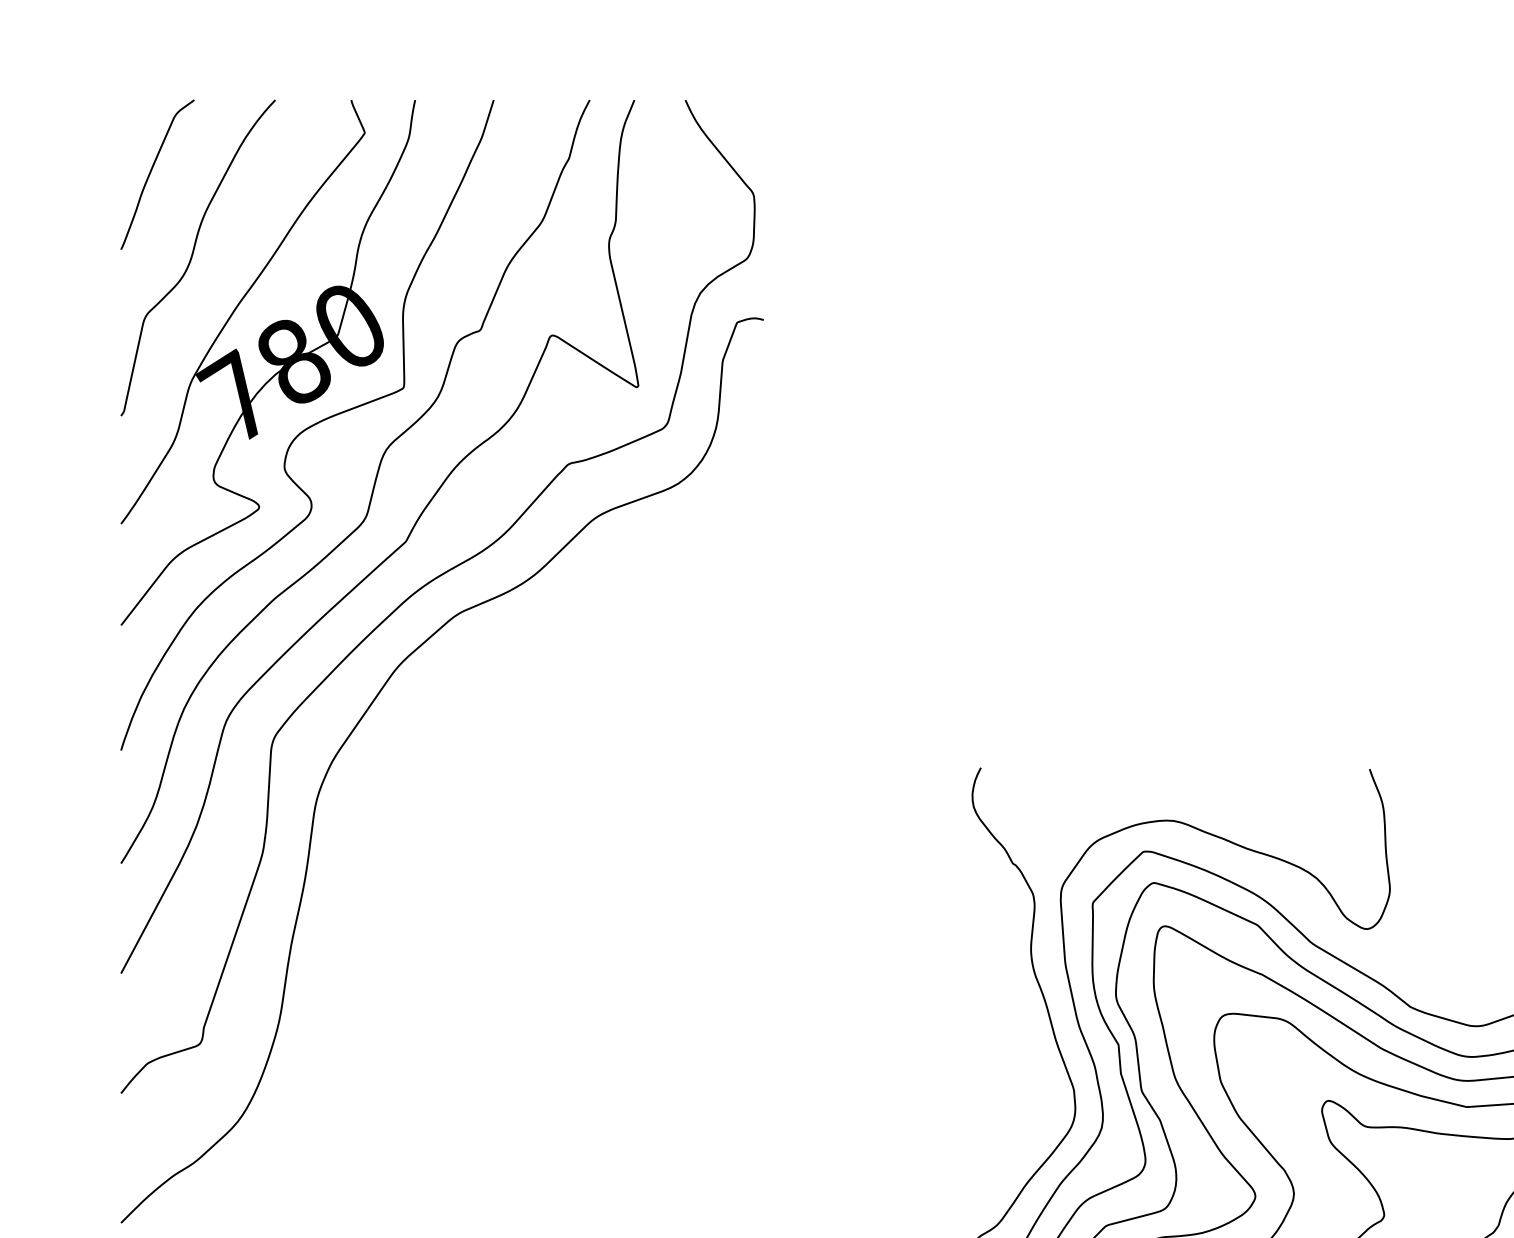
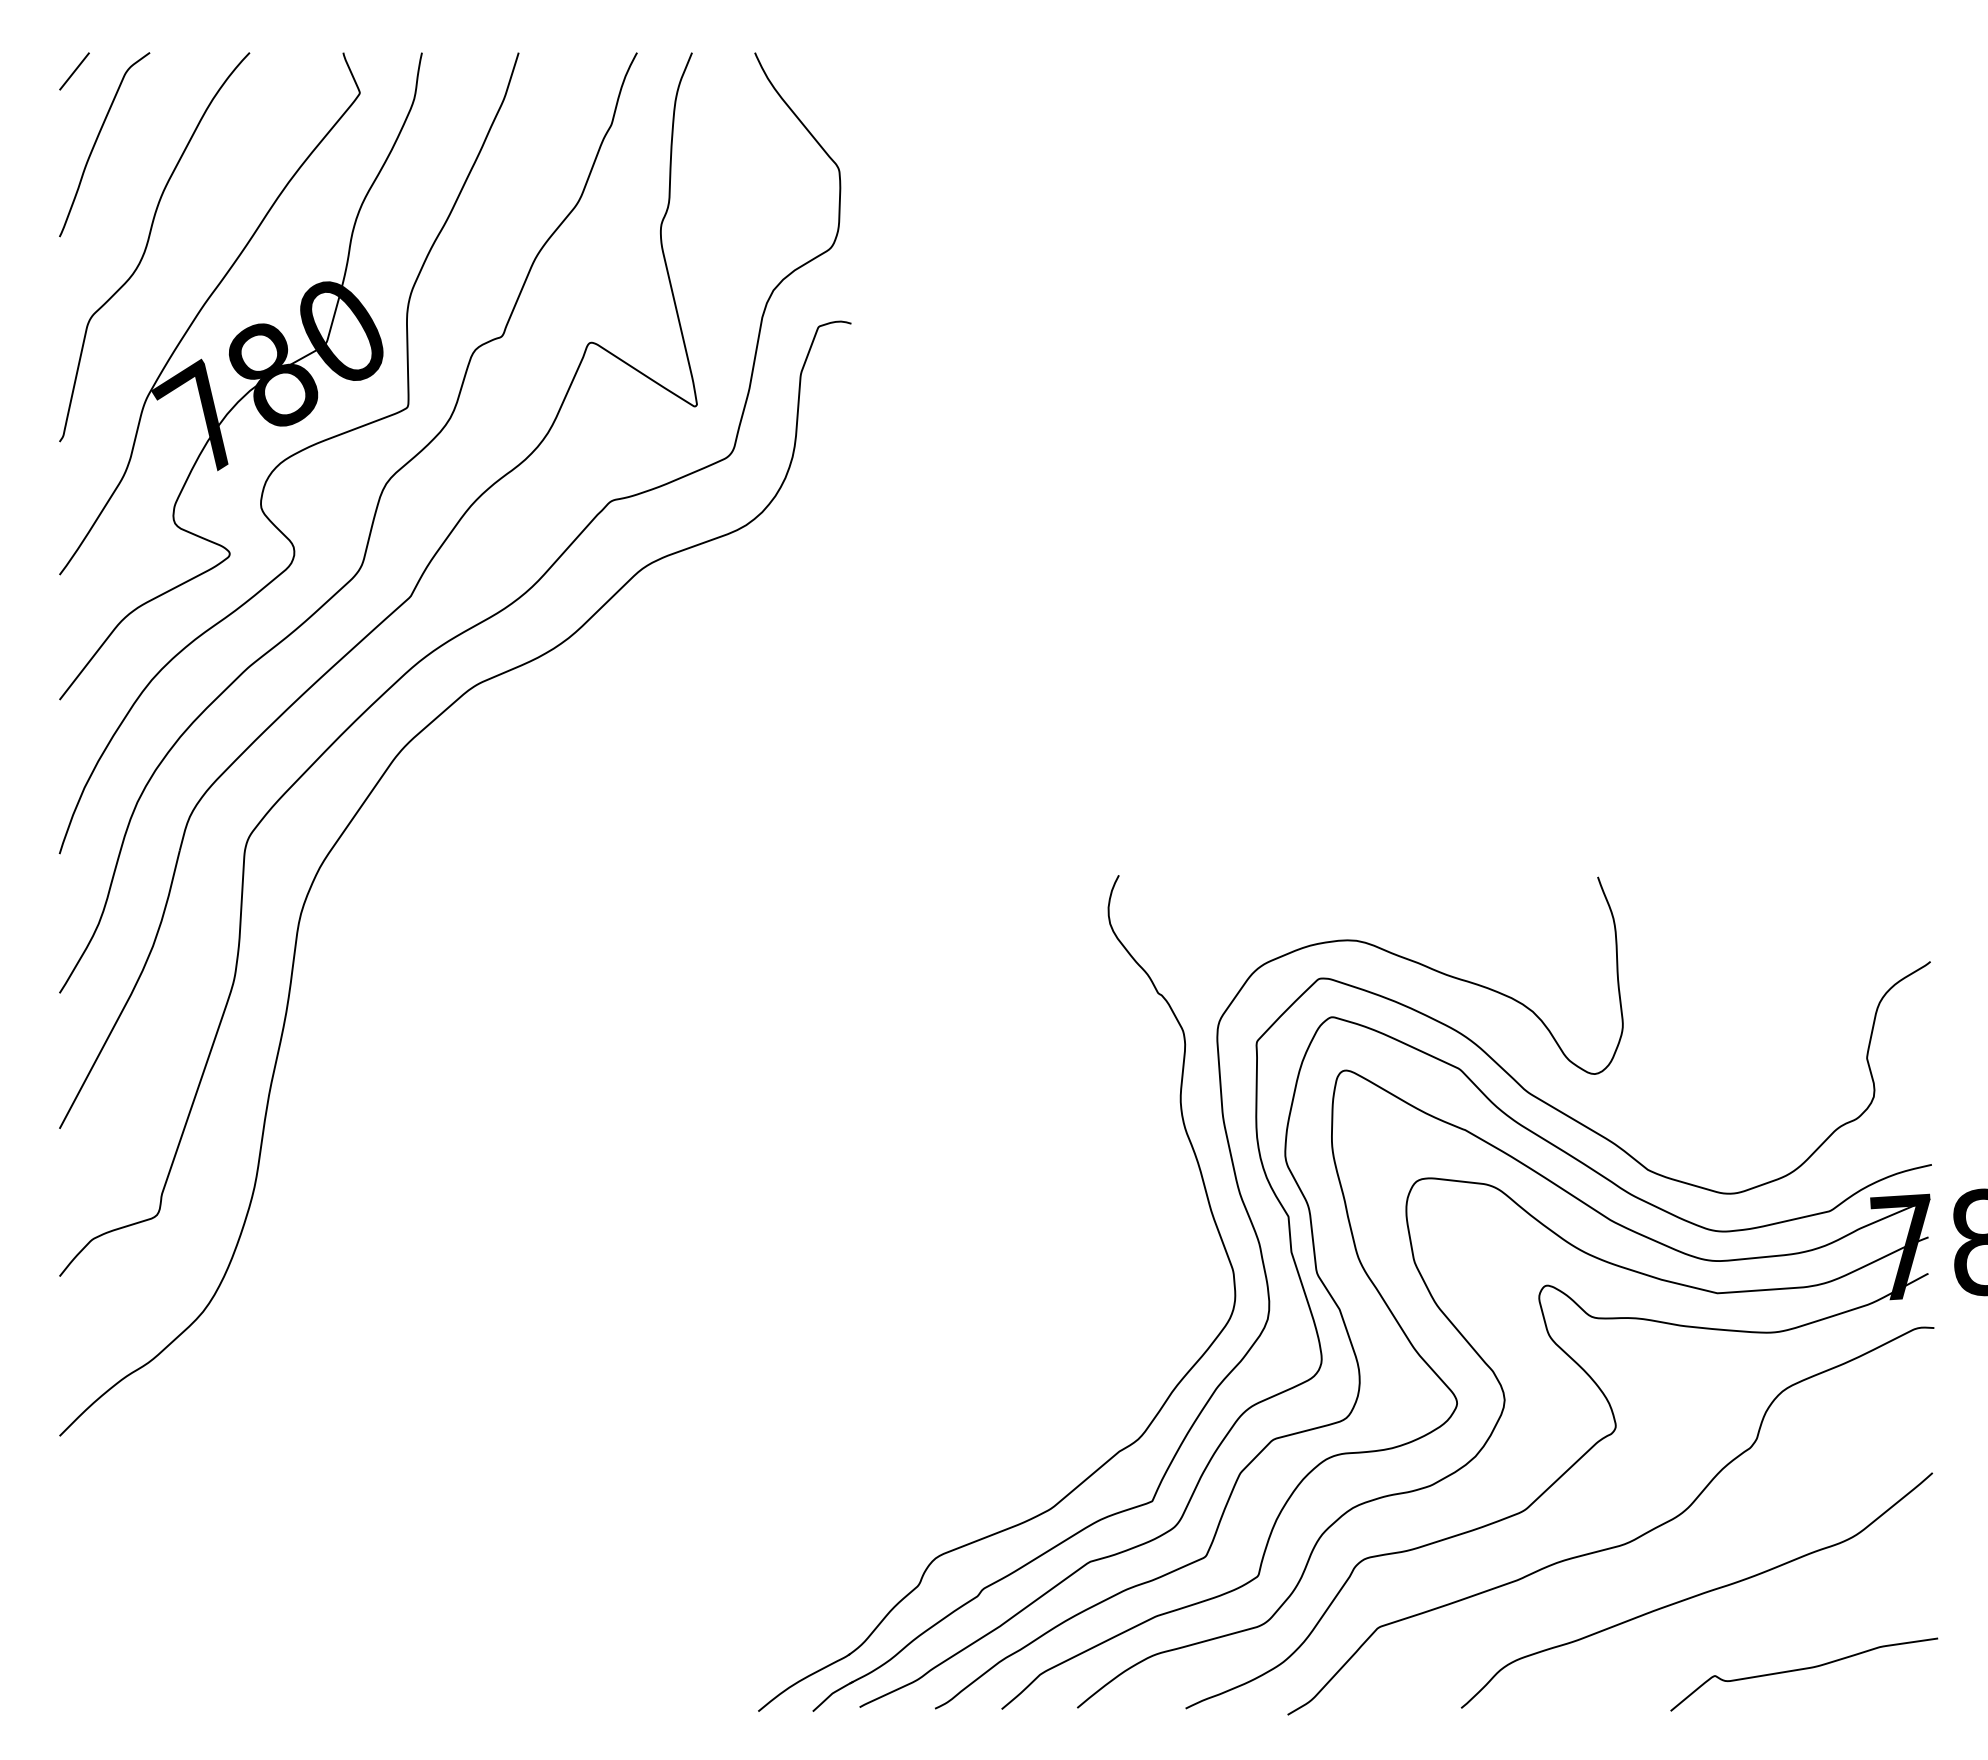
line: (133, 115) -> (74, 71), added

